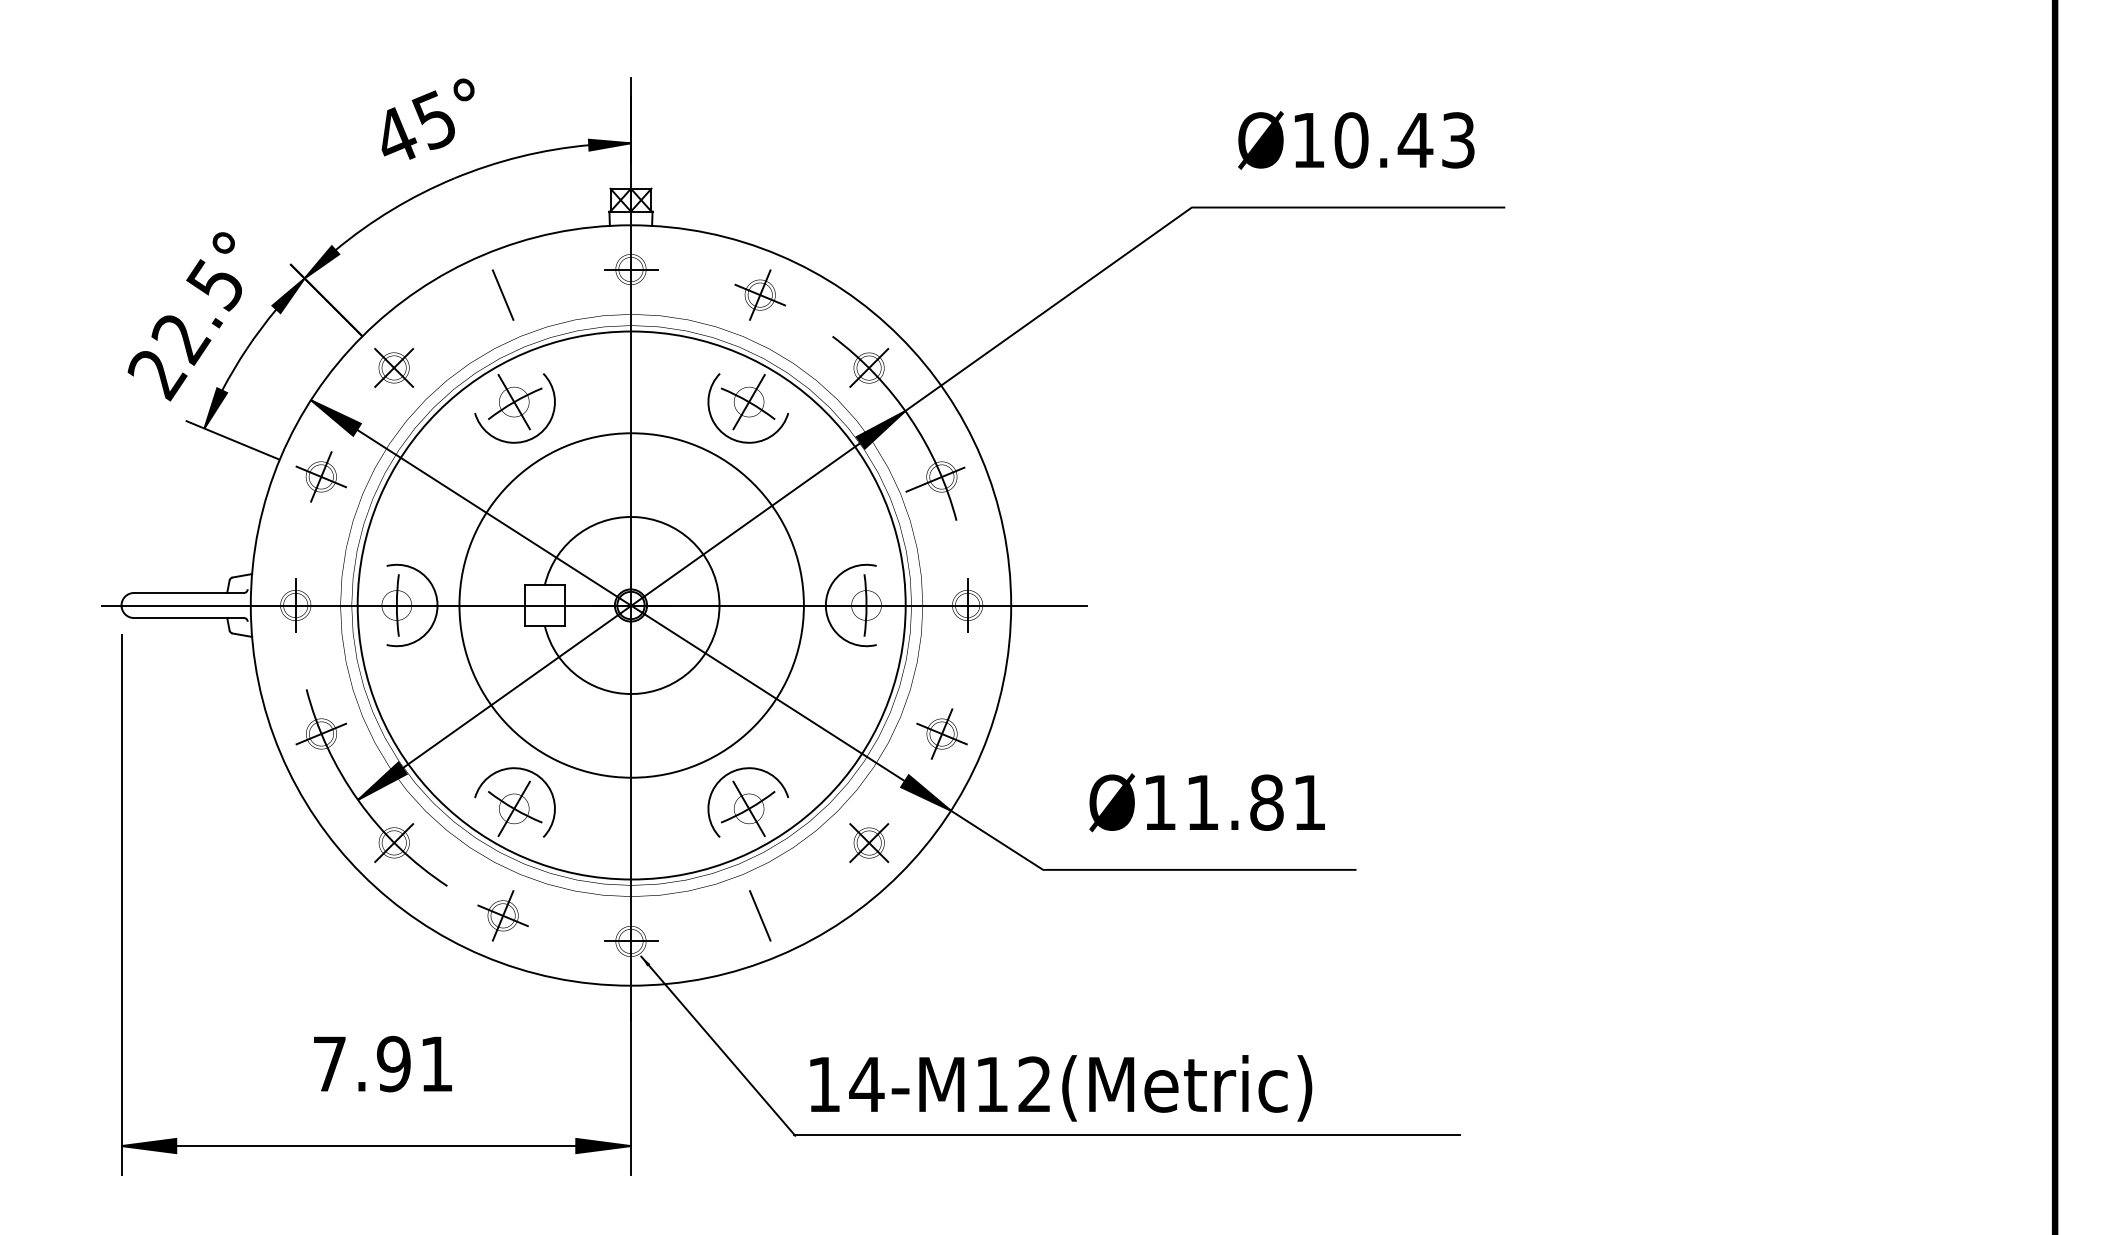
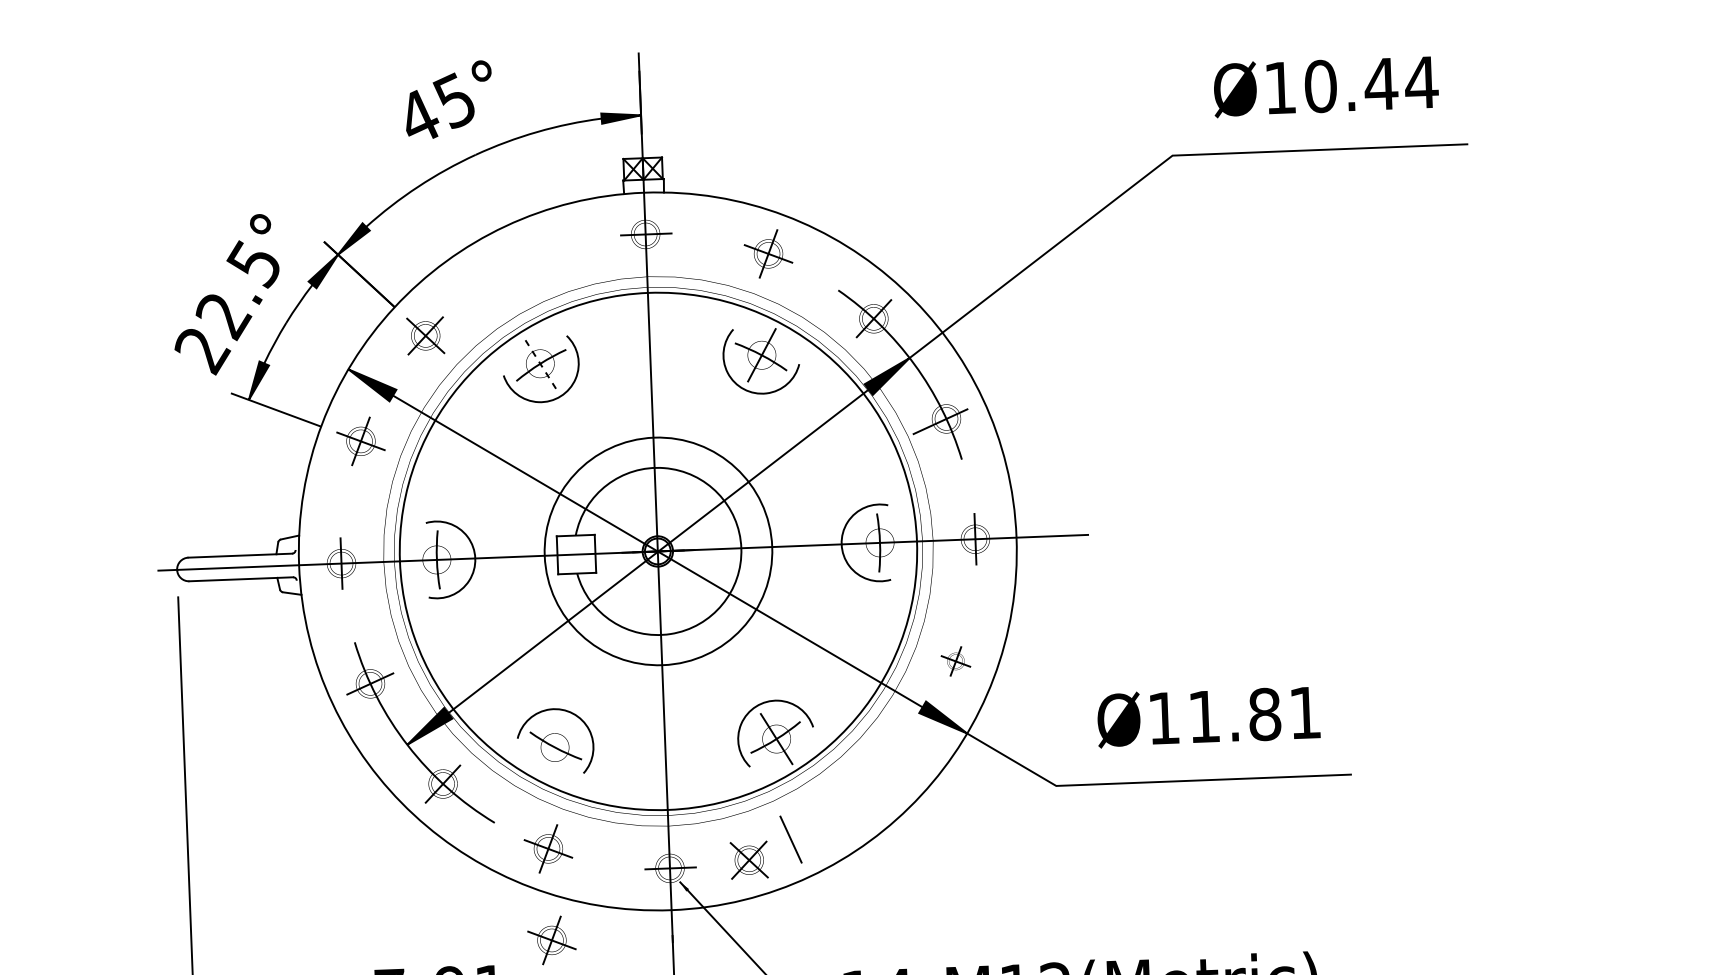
text: (1458, 140) -> (1421, 82), Ø10.43 -> Ø10.44
line: (502, 294) -> (525, 262), removed
line: (514, 401) -> (540, 363), solid -> dashed
circle: (631, 605) -> (658, 551), size x0.7
part: (941, 733) -> (955, 660), size x0.6
line: (513, 808) -> (554, 747), removed
part: (869, 842) -> (749, 859), moved
part: (502, 1012) -> (551, 940), added

